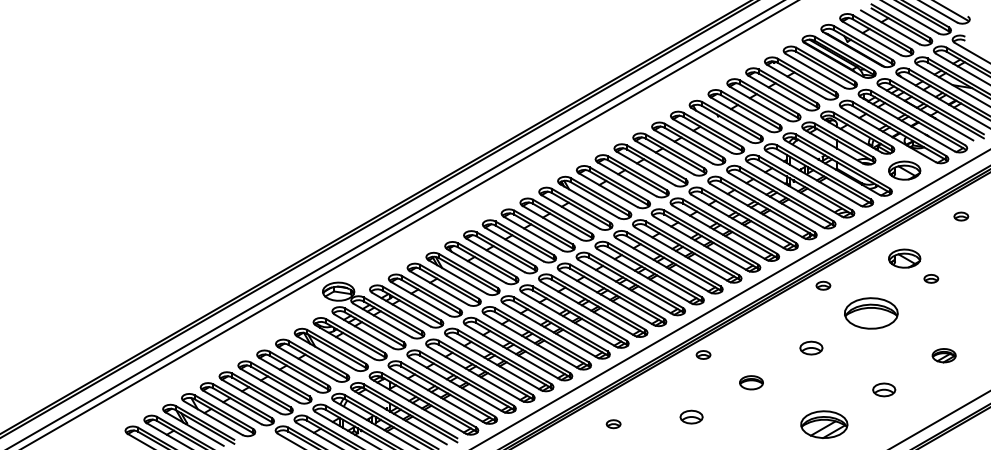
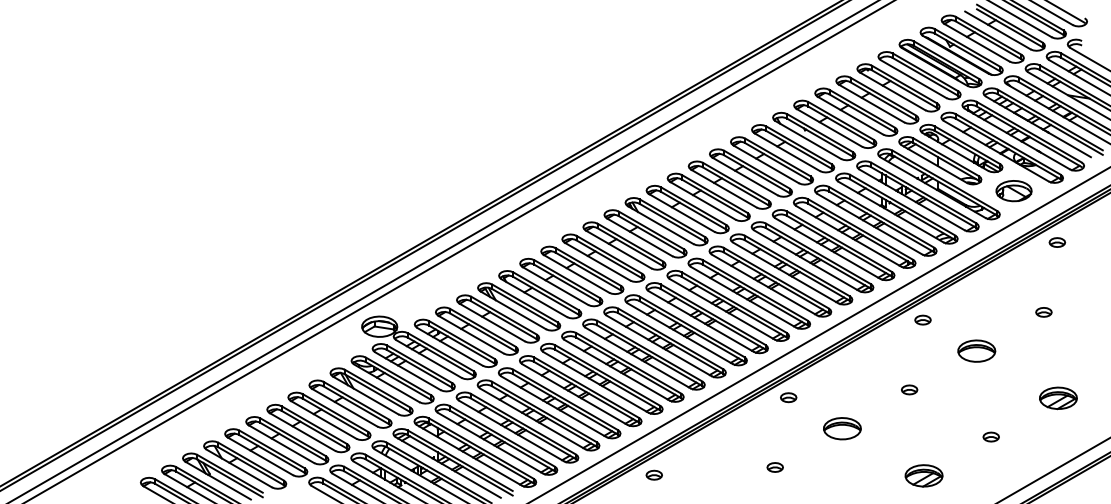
part: (961, 216) -> (1057, 242), moved
part: (904, 258) -> (1013, 289), removed
part: (871, 313) -> (976, 351), size x0.62
part: (811, 347) -> (909, 389), size x0.62
part: (943, 355) -> (1057, 398), size x1.43
part: (751, 382) -> (842, 428), size x1.43
part: (884, 390) -> (991, 437), size x0.62
part: (691, 417) -> (775, 467), size x0.62
part: (613, 424) -> (654, 475), moved
part: (824, 424) -> (924, 475), size x0.71

